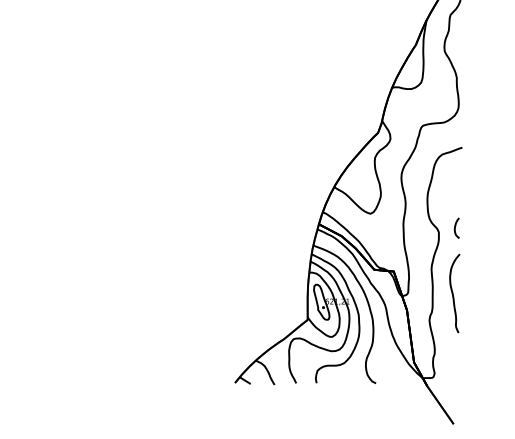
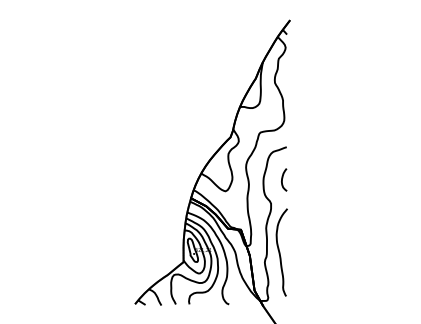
part: (454, 275) -> (281, 232), size x1.67

